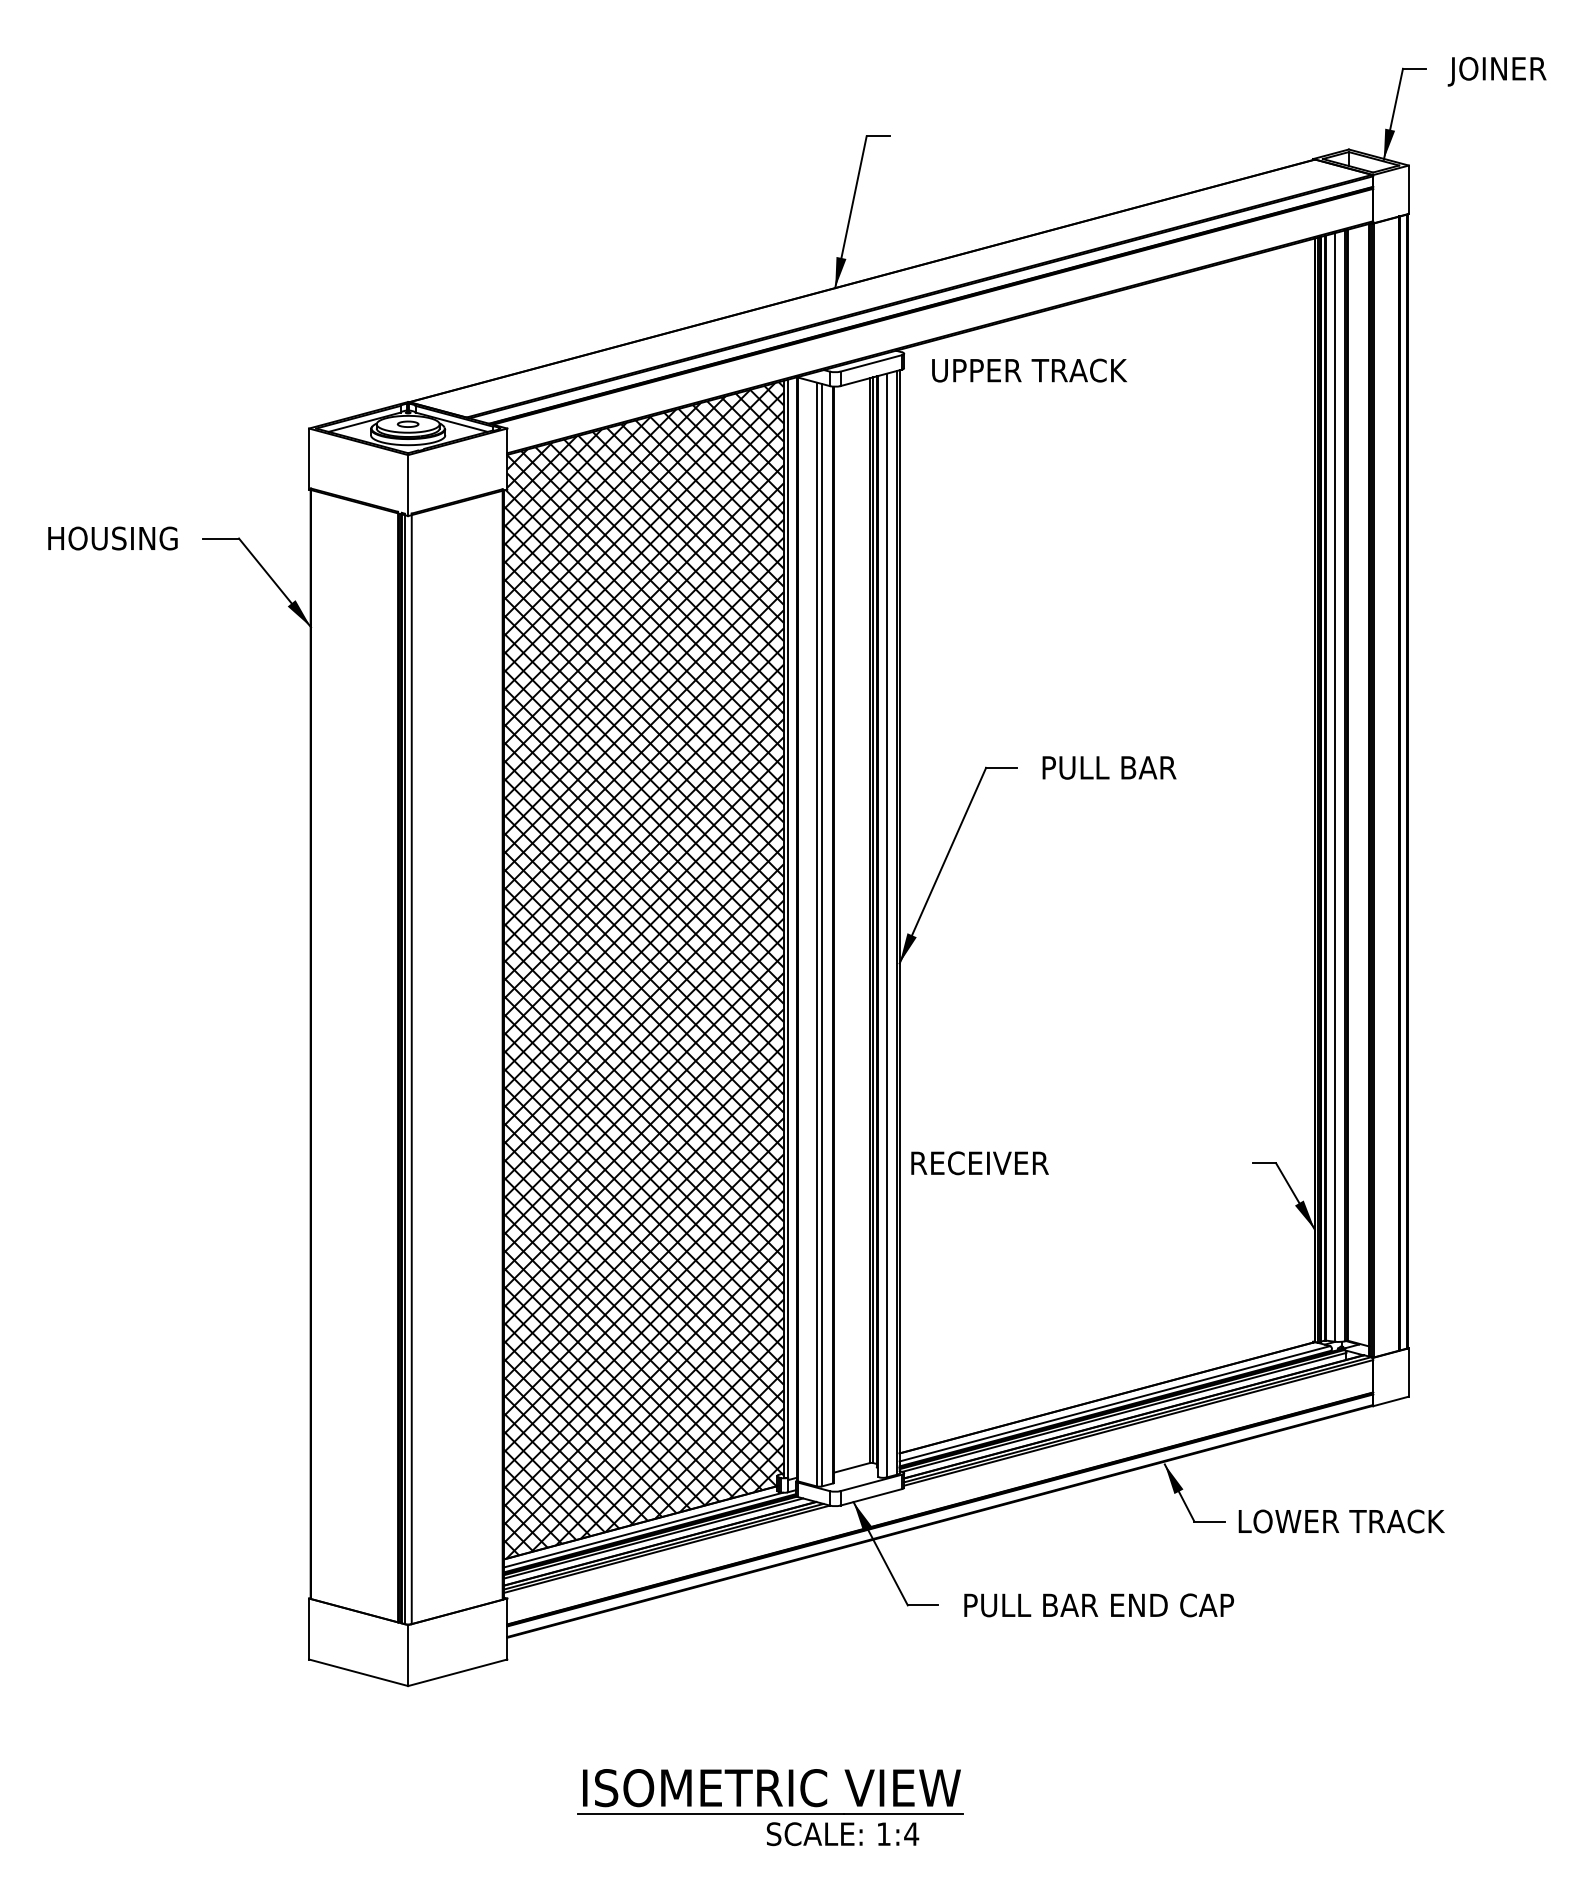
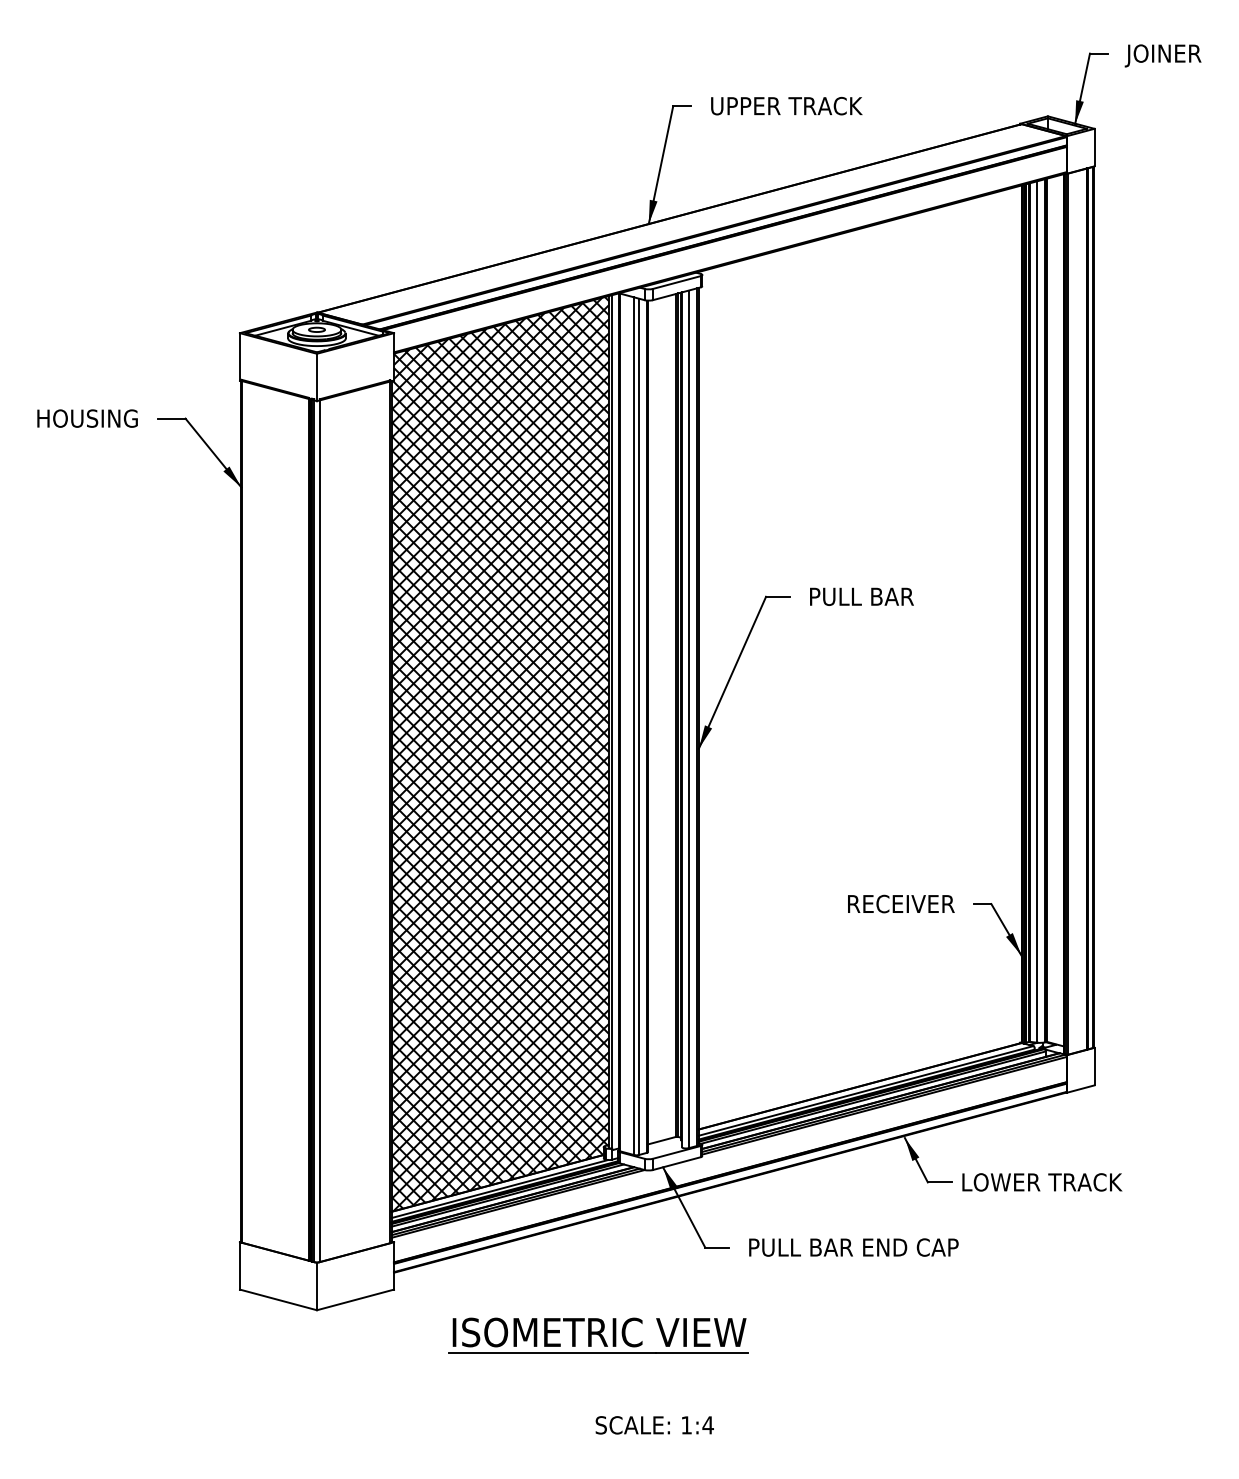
text: (1029, 371) -> (786, 106), moved
text: (980, 1162) -> (901, 903), moved
part: (770, 1791) -> (598, 1335), moved

